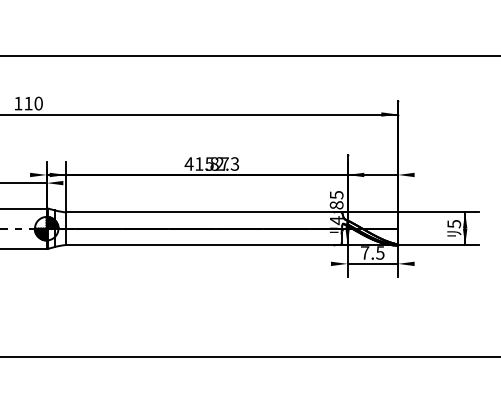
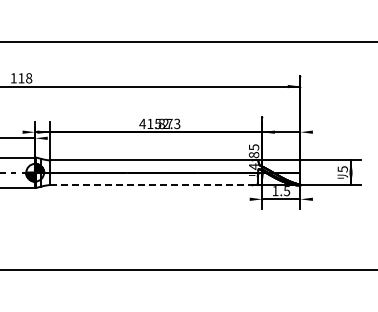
text: (39, 103) -> (29, 78), 110 -> 118
line: (207, 245) -> (156, 185), solid -> dashed
text: (365, 253) -> (275, 191), 7.5 -> 1.5

